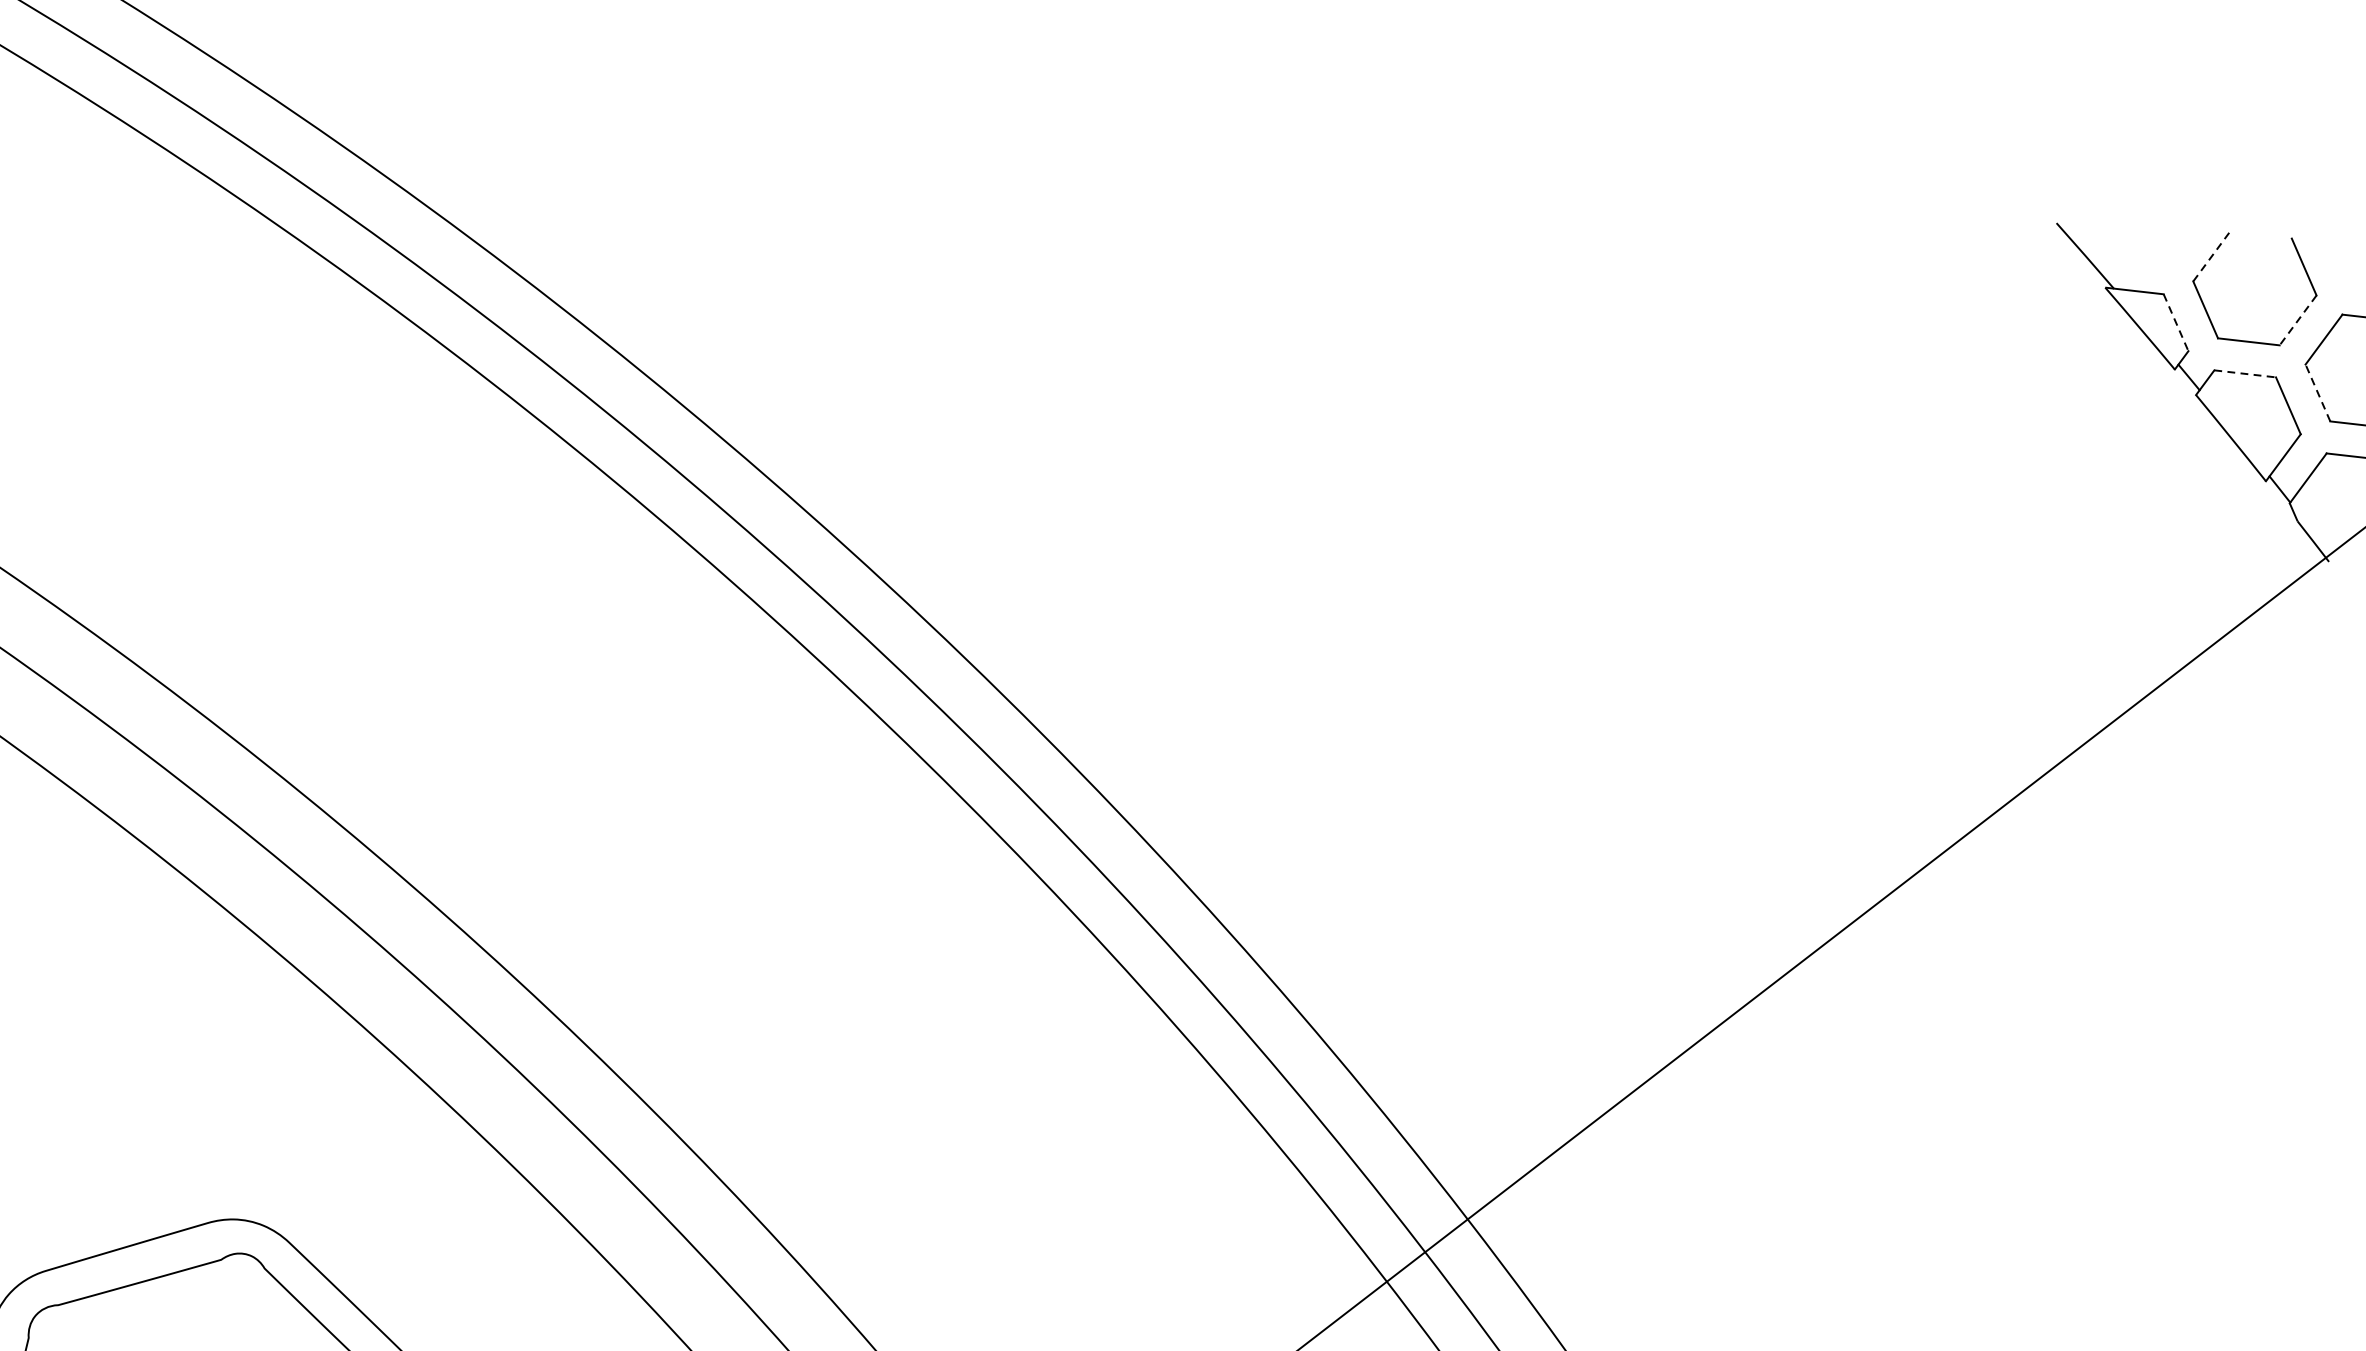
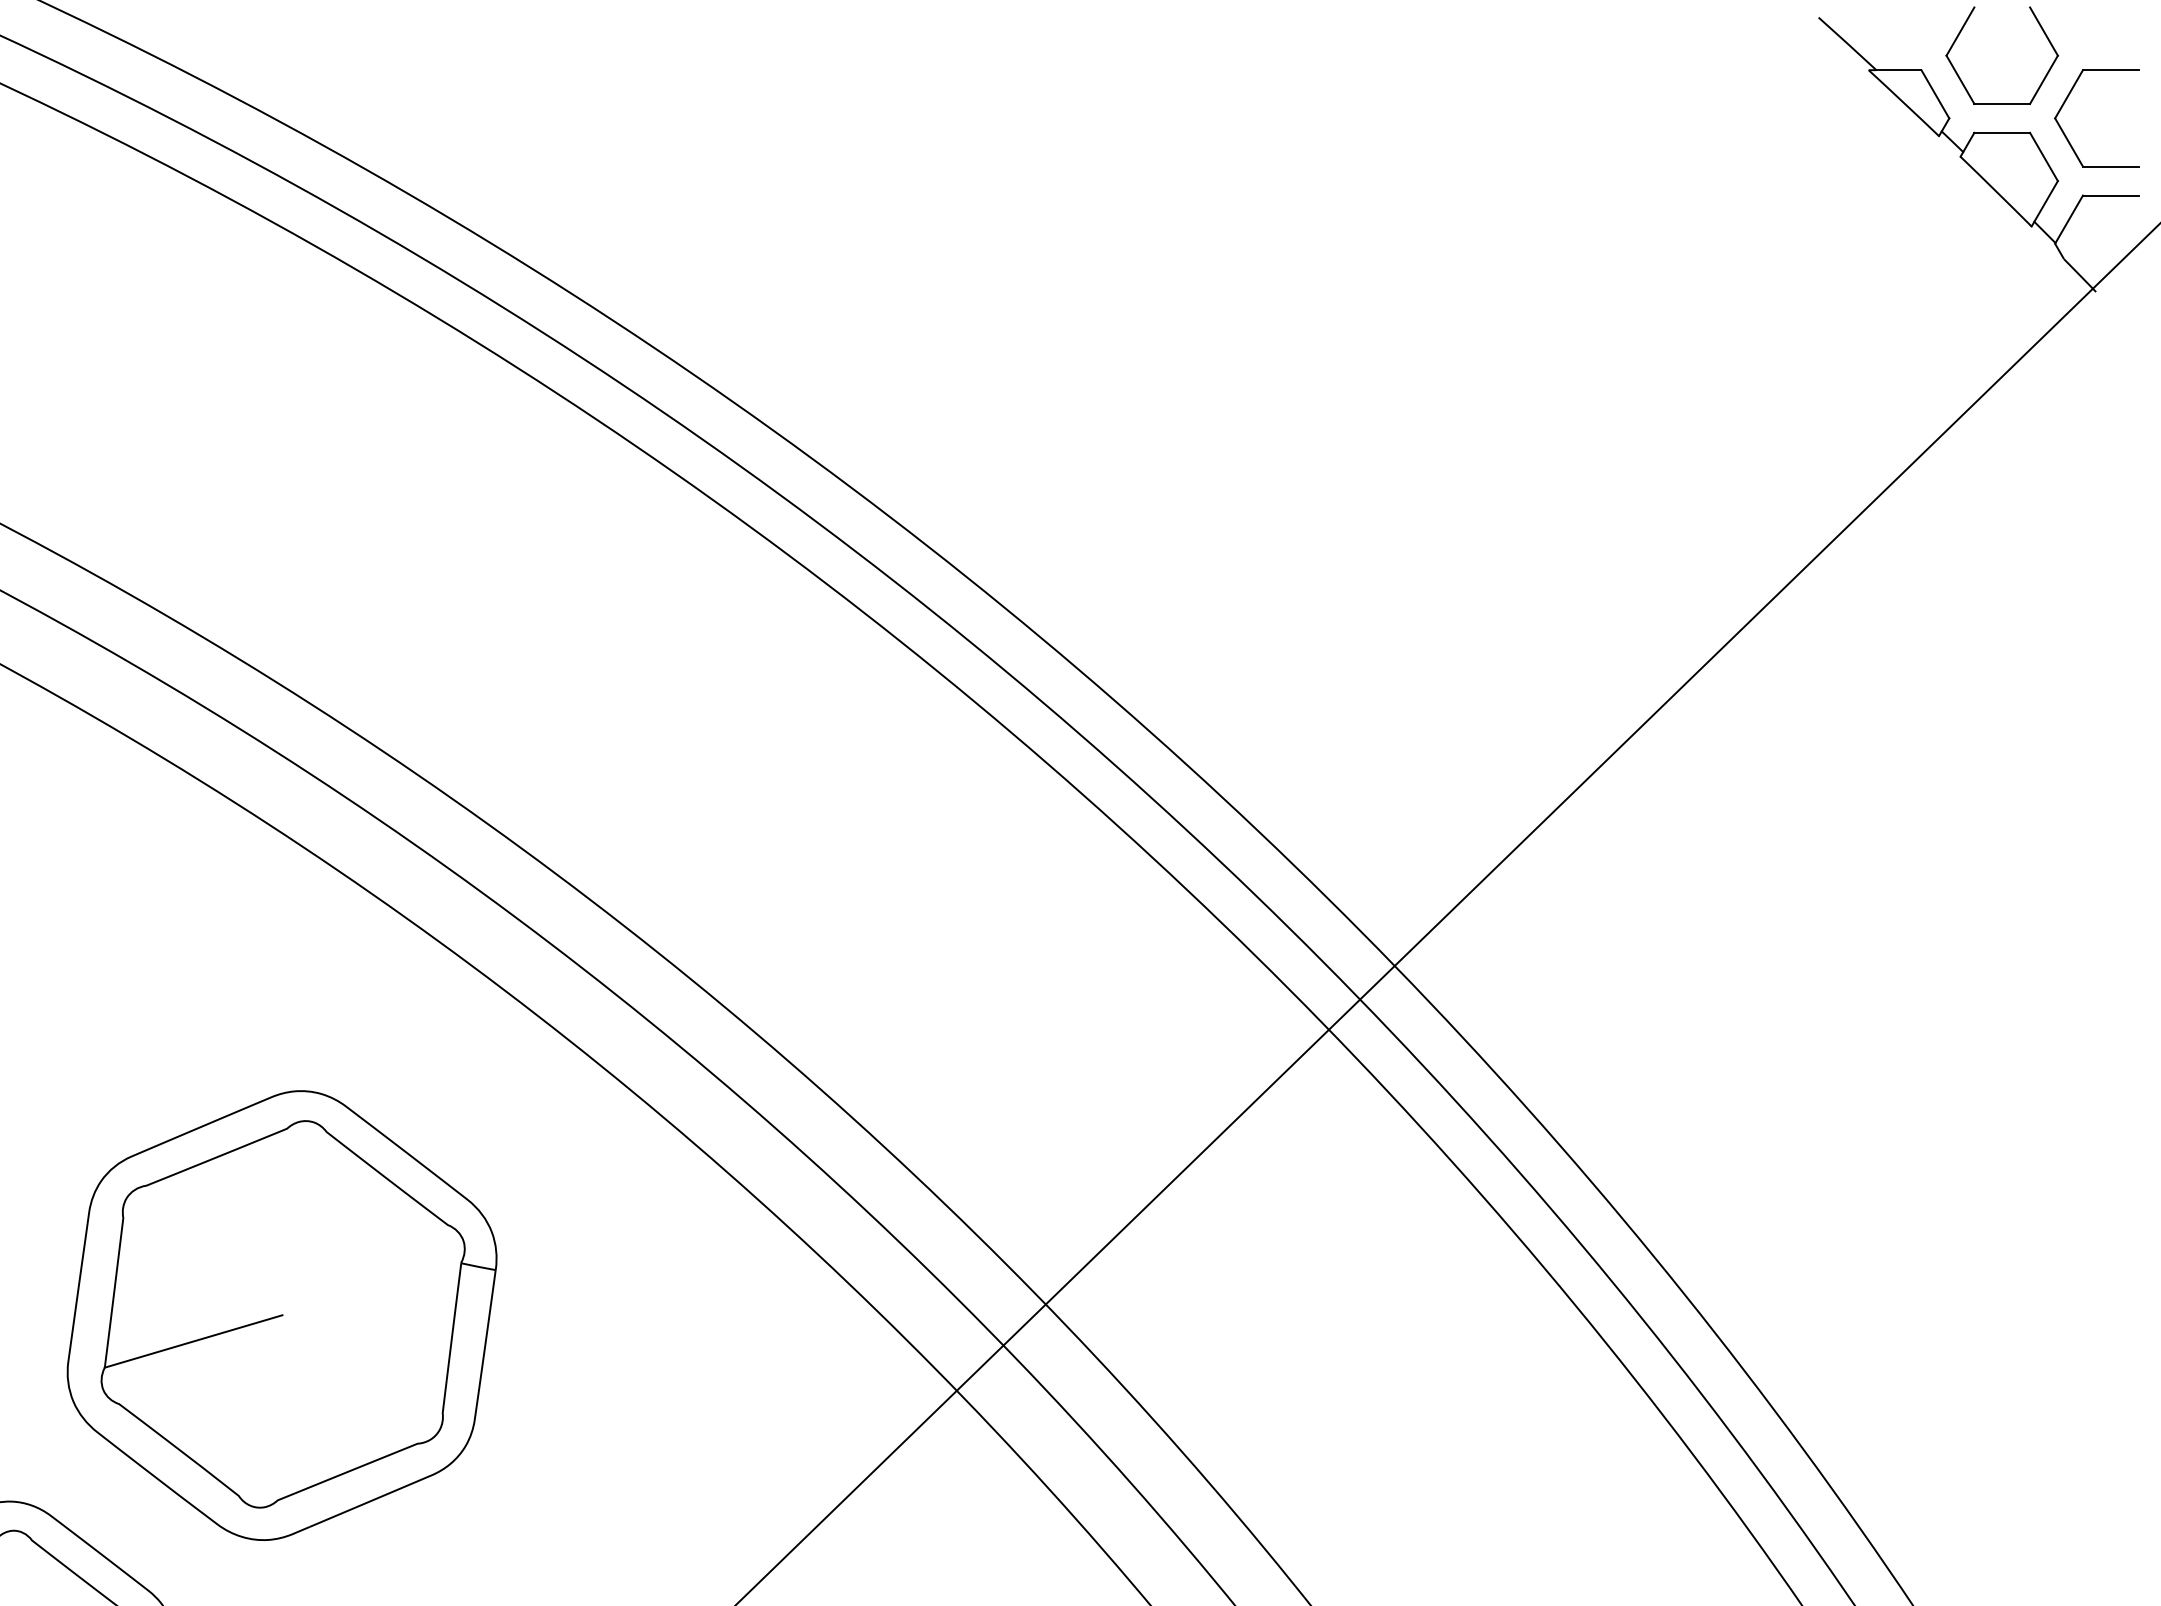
line: (2211, 256) -> (1960, 31), dashed -> solid
line: (2297, 320) -> (2043, 79), dashed -> solid
line: (2176, 322) -> (1935, 94), dashed -> solid
line: (2245, 373) -> (2002, 132), dashed -> solid
line: (2318, 393) -> (2069, 142), dashed -> solid

